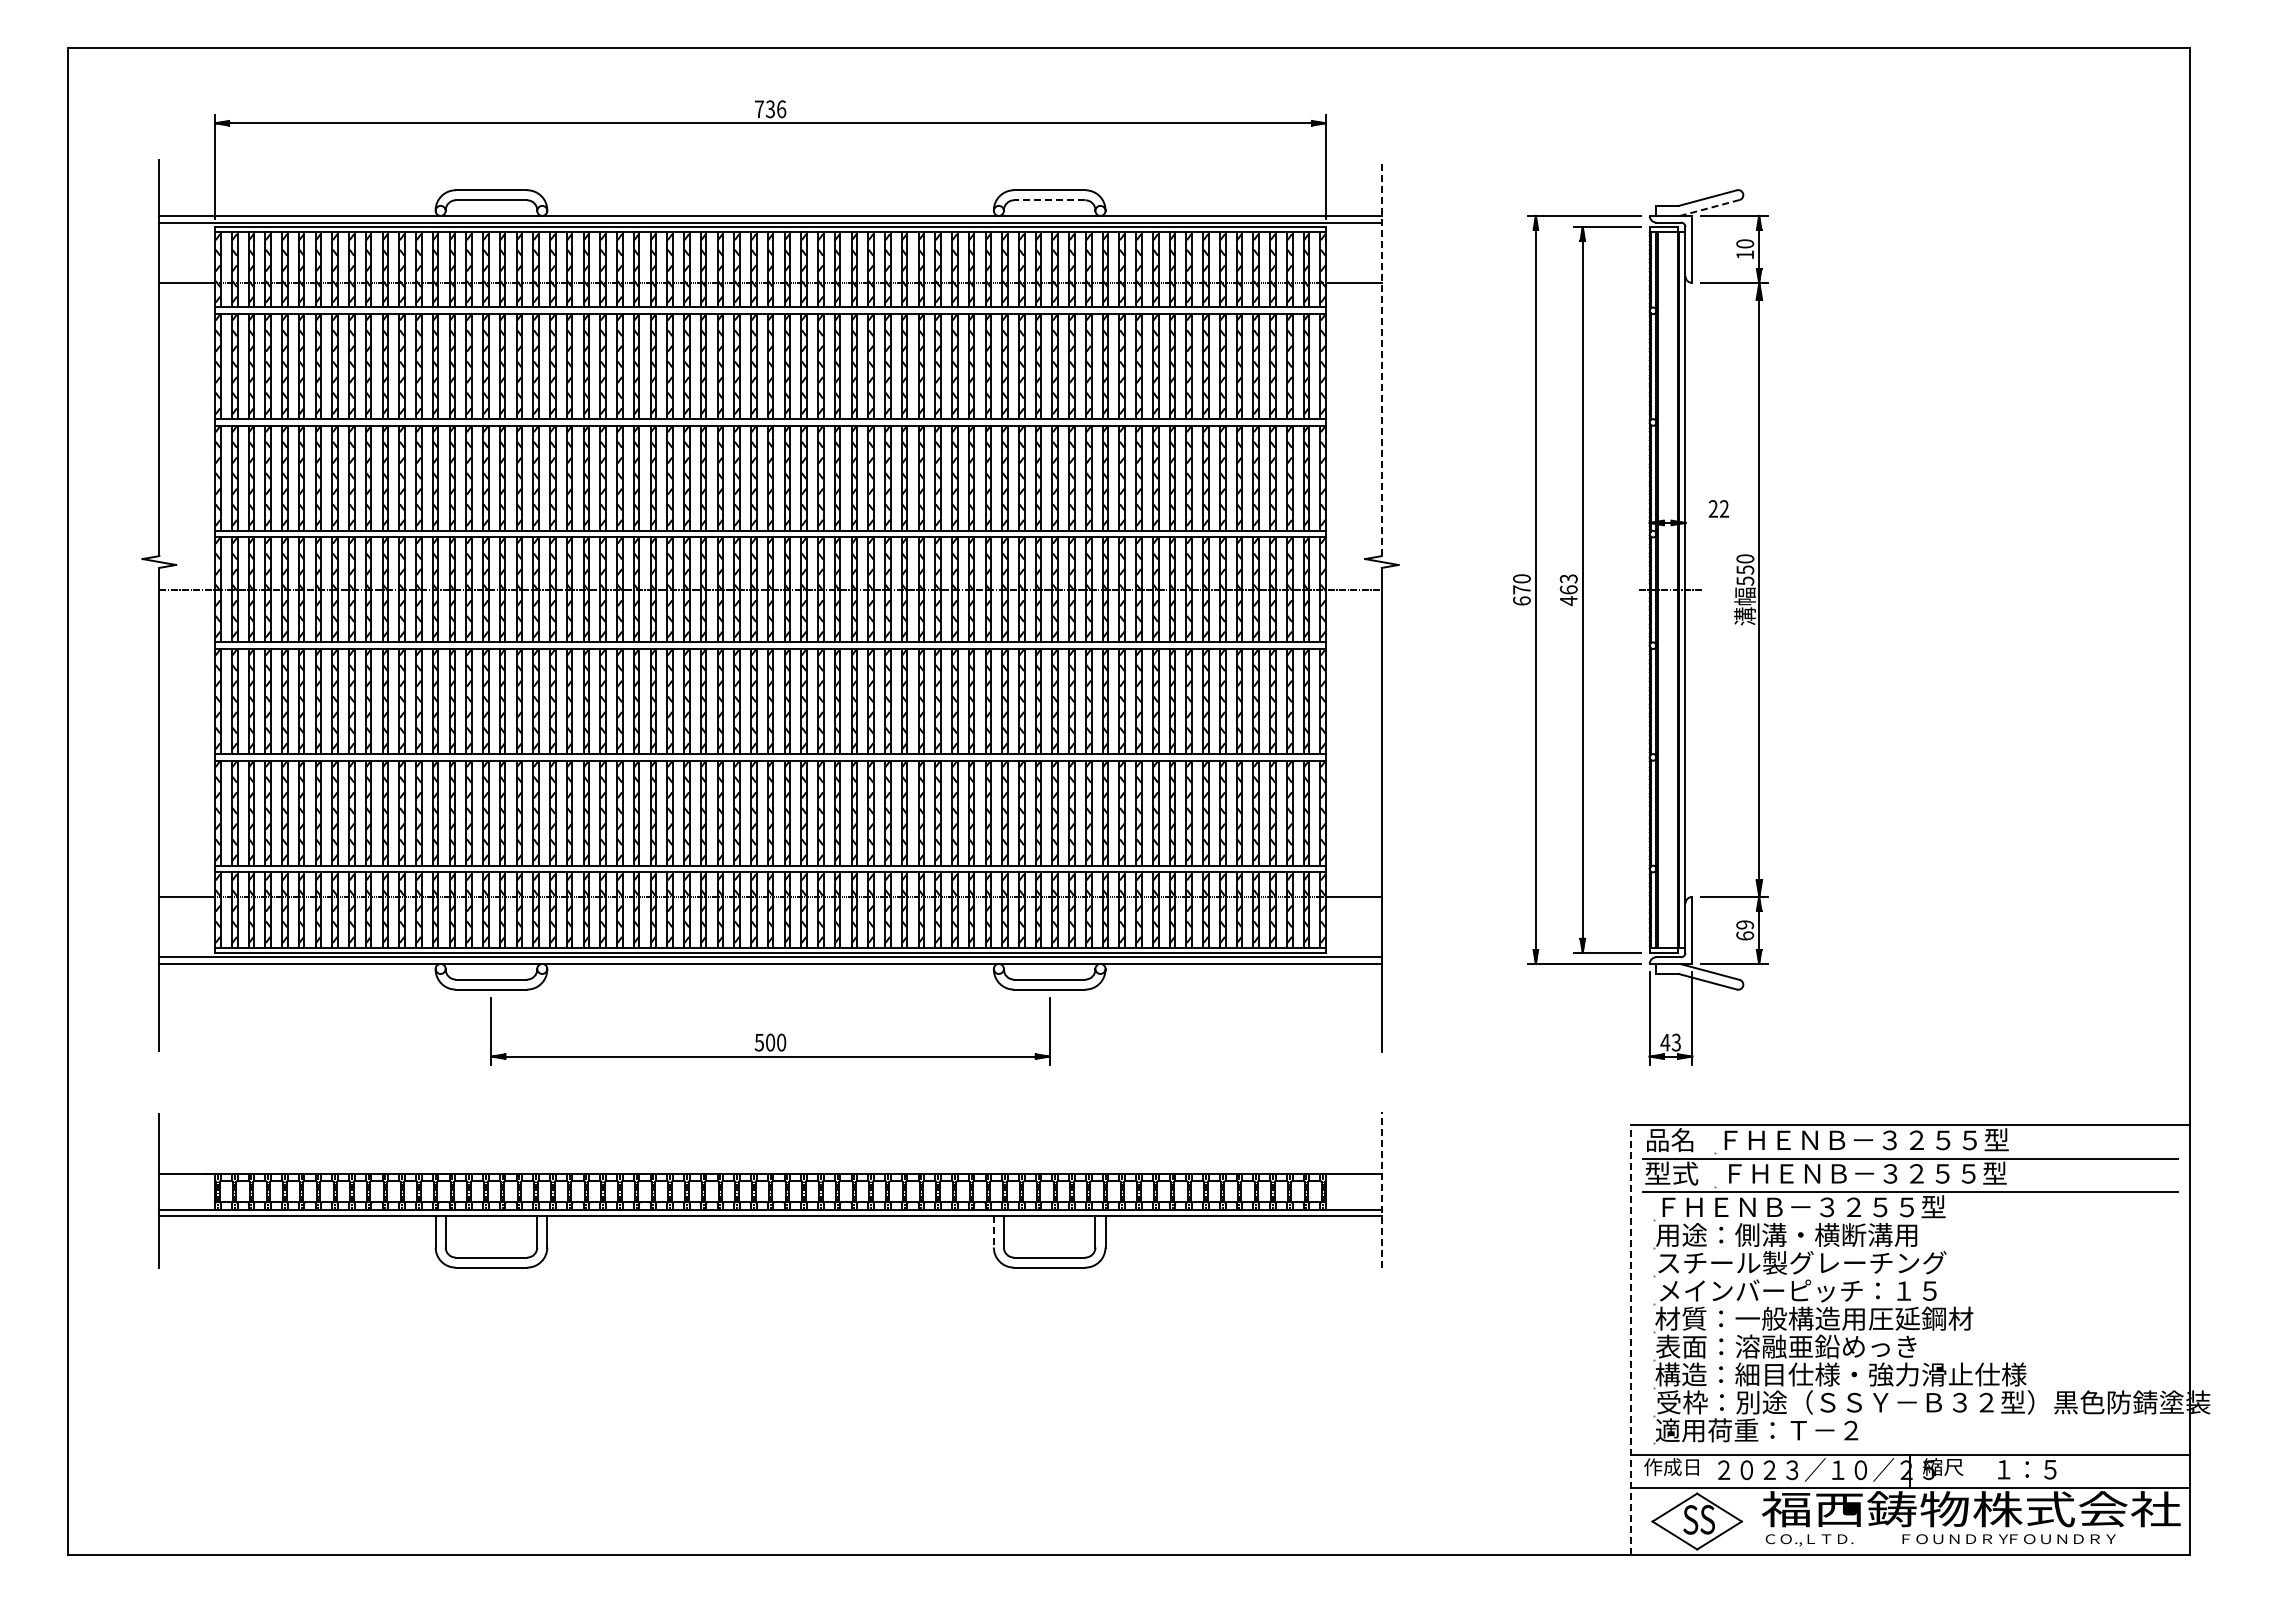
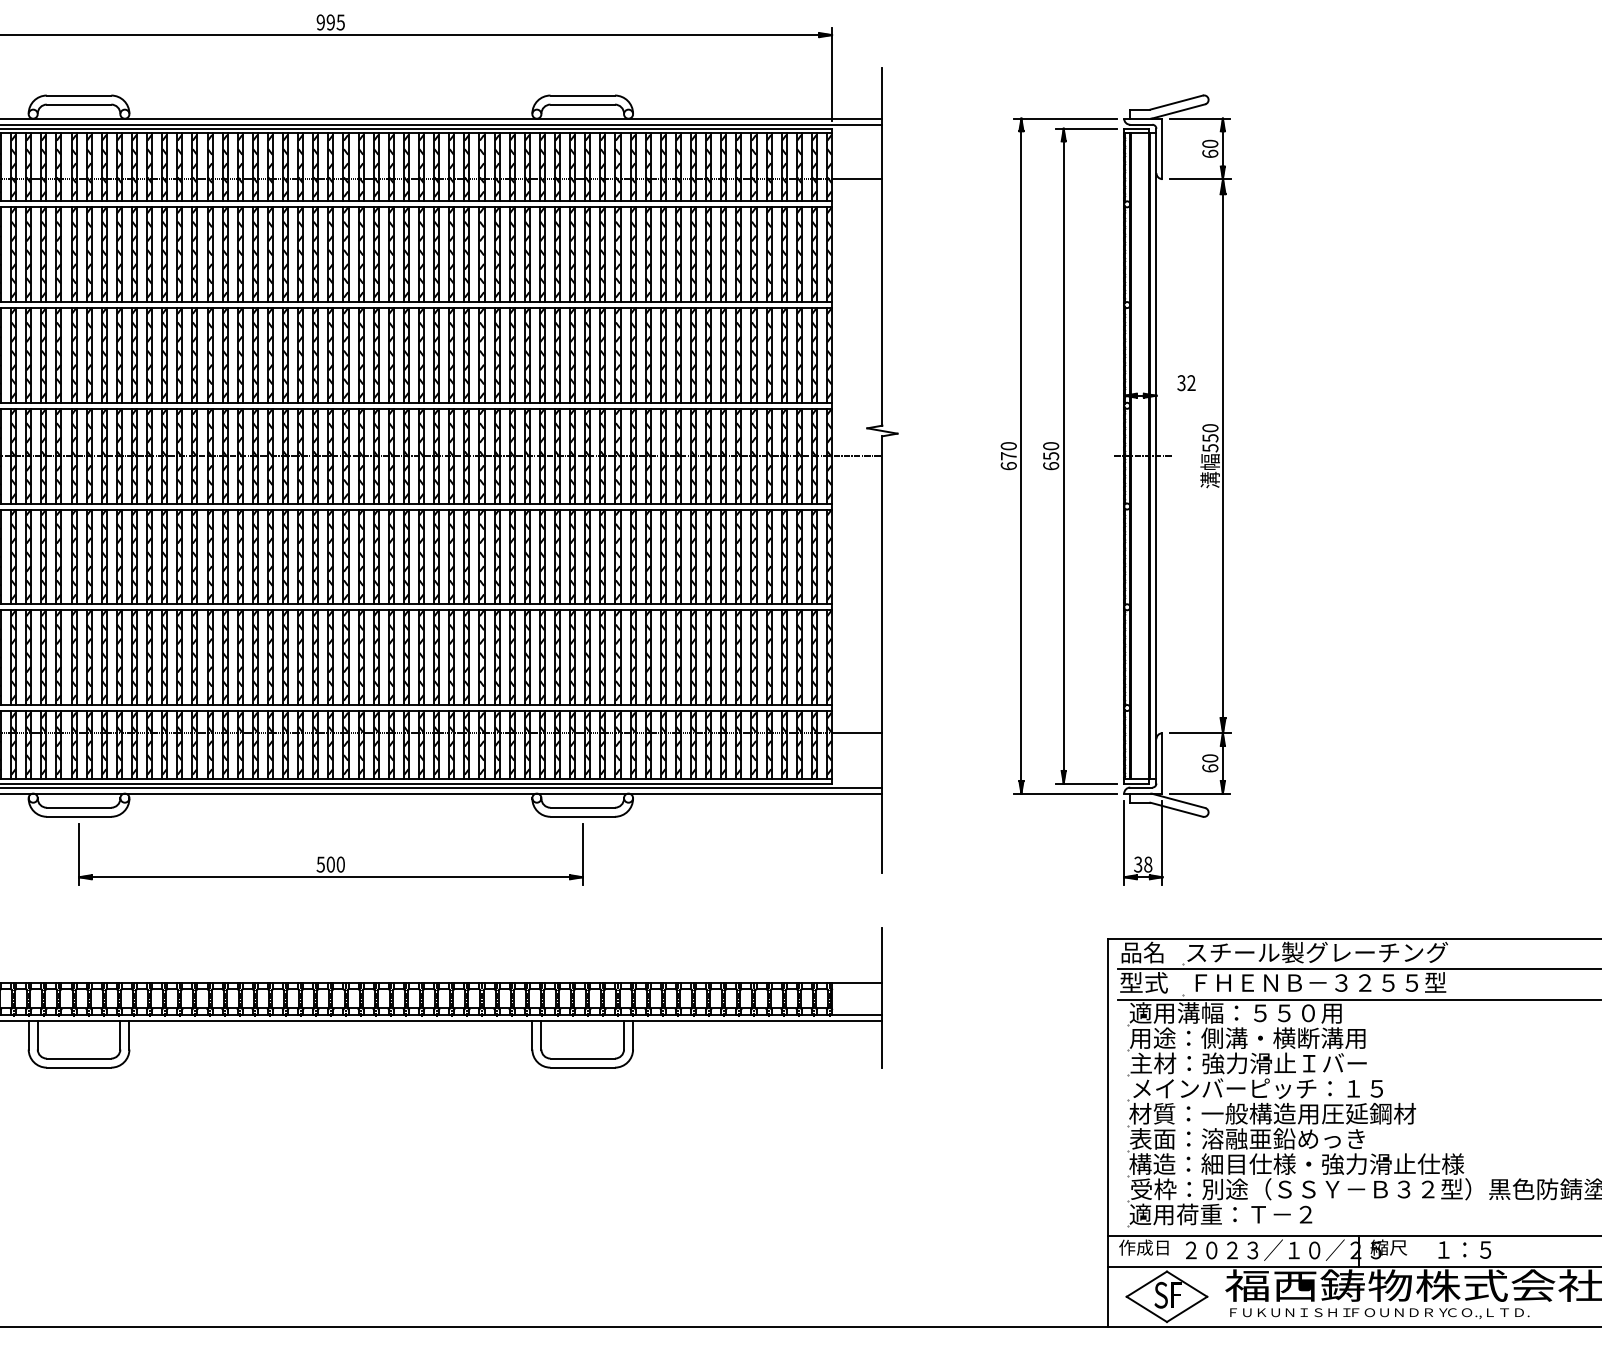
text: (770, 109) -> (330, 22), 736 -> 995
line: (1049, 200) -> (582, 104), dashed -> solid
line: (1710, 207) -> (1178, 111), dashed -> solid
text: (1745, 254) -> (1210, 153), 10 -> 60
line: (1381, 357) -> (882, 246), dashed -> solid
text: (1712, 508) -> (1180, 382), 22 -> 32
text: (1568, 590) -> (1050, 456), 463 -> 650
text: (1745, 924) -> (1210, 758), 69 -> 60
text: (1670, 1042) -> (1142, 864), 43 -> 38
text: (1863, 1139) -> (1317, 952), ＦＨＥＮＢ－３２５５型 -> スチール製グレーチング
line: (1381, 1190) -> (882, 998), dashed -> solid
text: (1800, 1207) -> (1260, 1013), ＦＨＥＮＢ－３２５５型 -> 適用溝幅：５５０用
line: (993, 1232) -> (532, 1035), dashed -> solid
text: (1801, 1262) -> (1261, 1063), スチール製グレーチング -> 主材：強力滑止Ｉバー
line: (1631, 1340) -> (1107, 1133), dashed -> solid
text: (1707, 1519) -> (1176, 1294), S -> F
text: (1832, 1540) -> (1289, 1313), ＣＯ.,ＬＴＤ. -> ＦＵＫＵＮＩＳＨＩ
text: (2061, 1540) -> (1495, 1313), ＦＯＵＮＤＲＹ -> ＣＯ.,ＬＴＤ.

